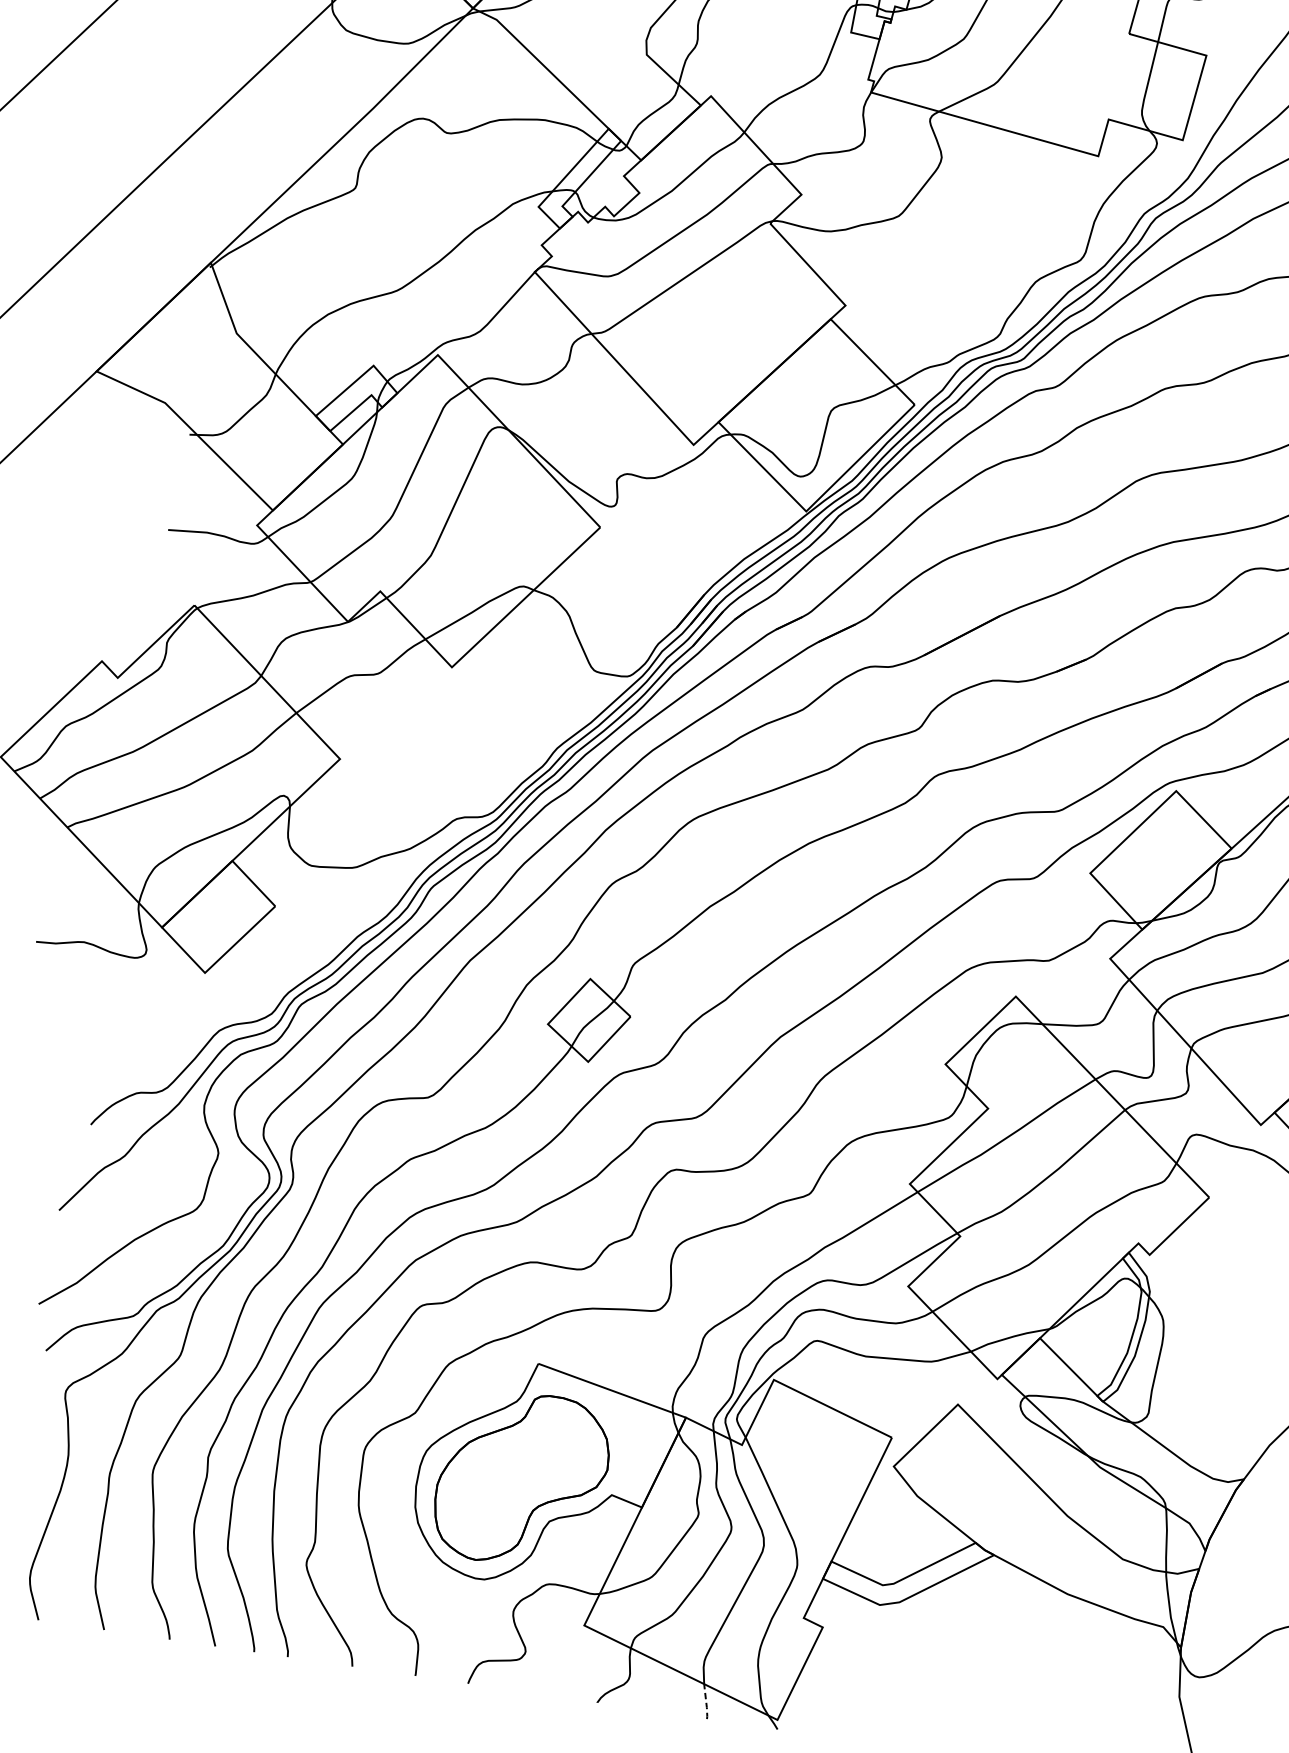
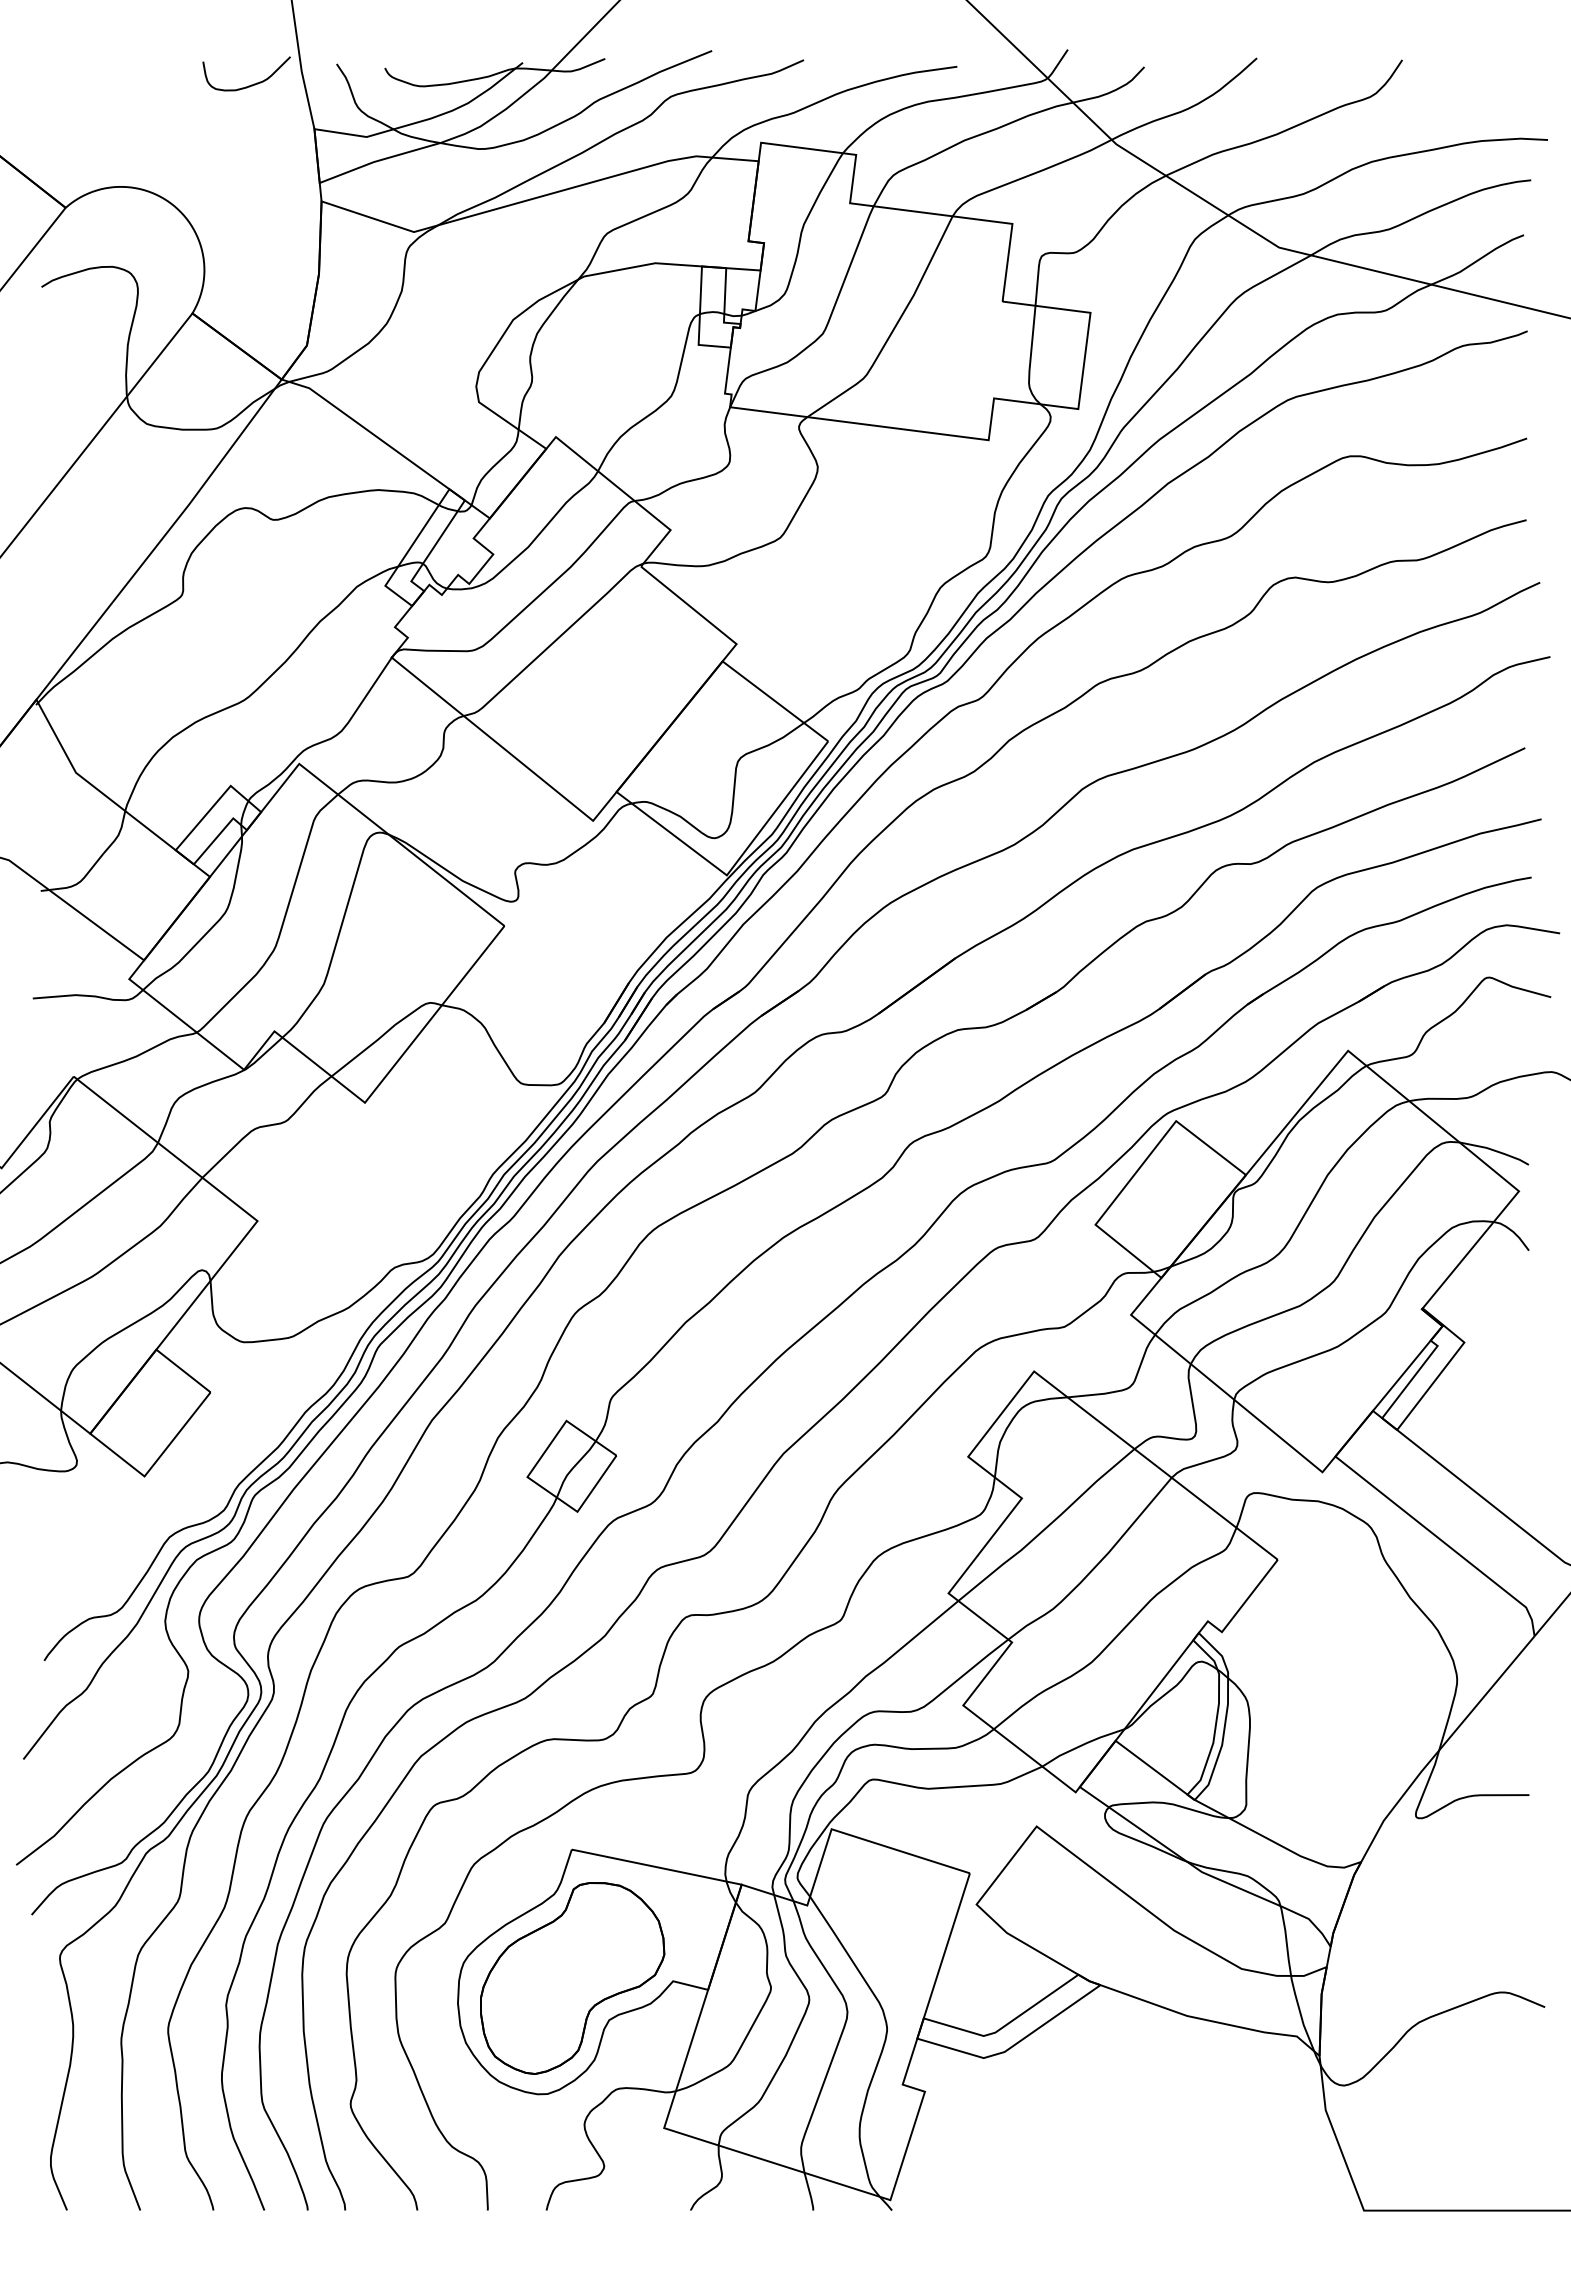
line: (706, 1702) -> (809, 2192), dashed -> solid

